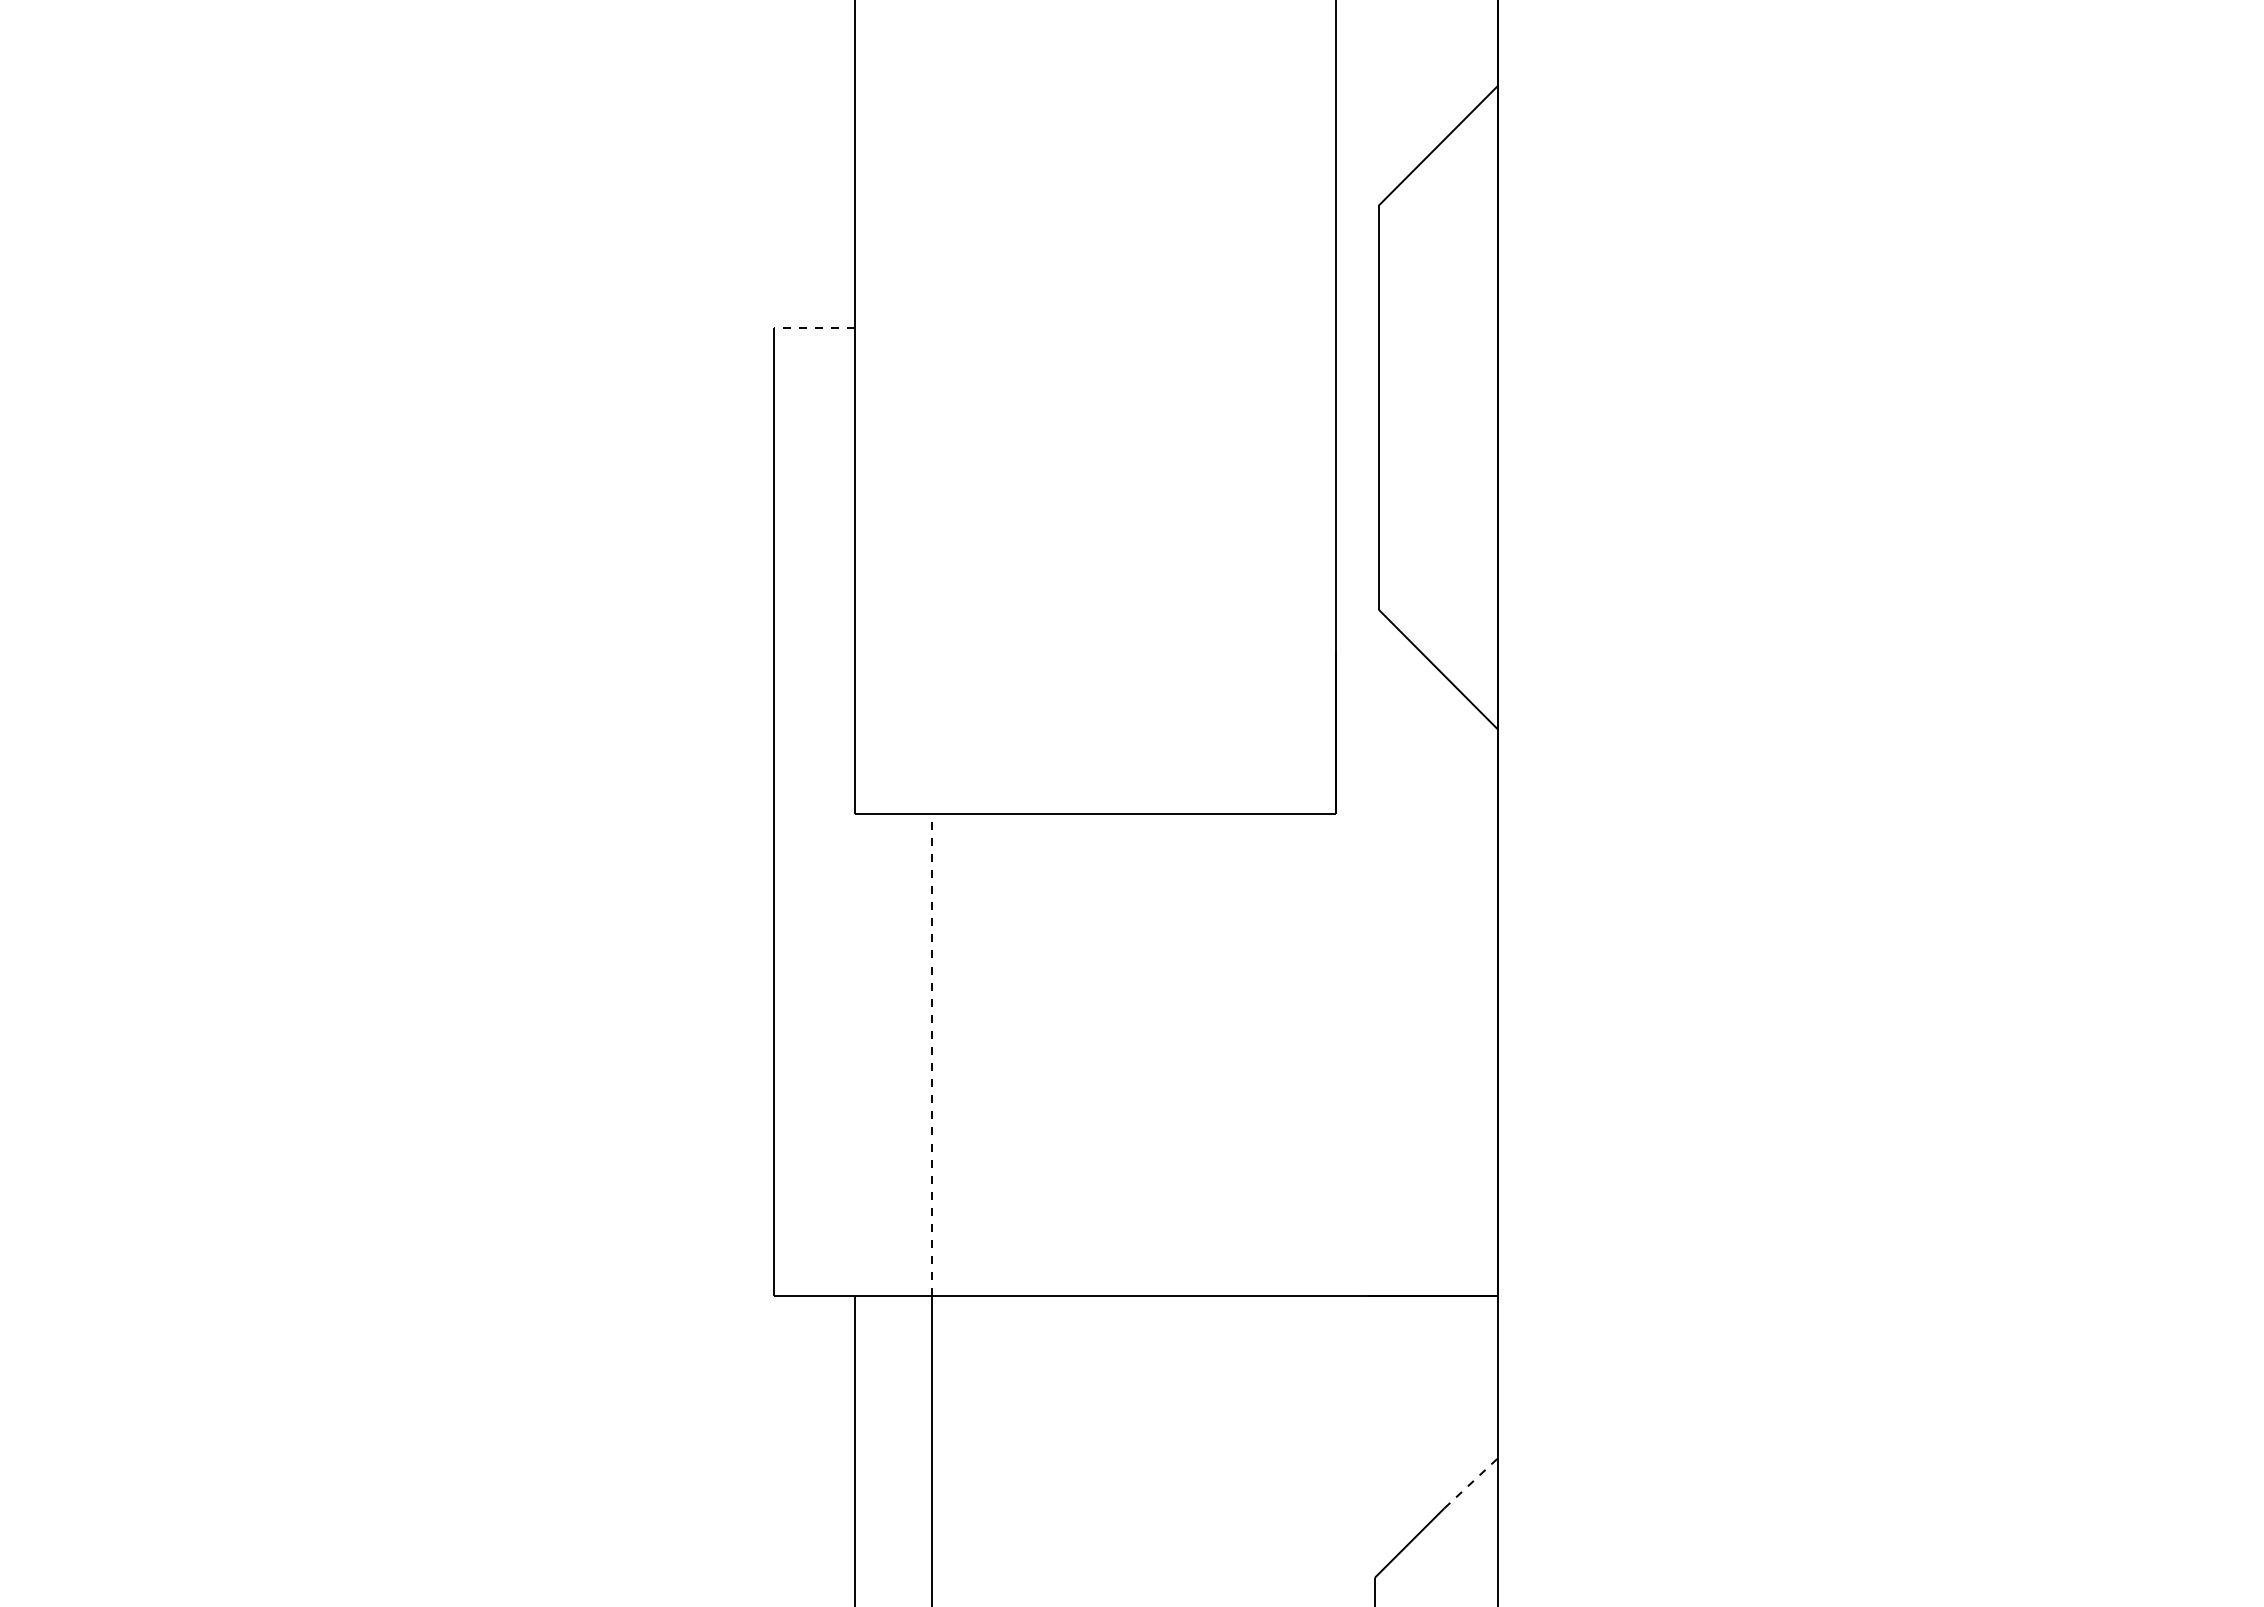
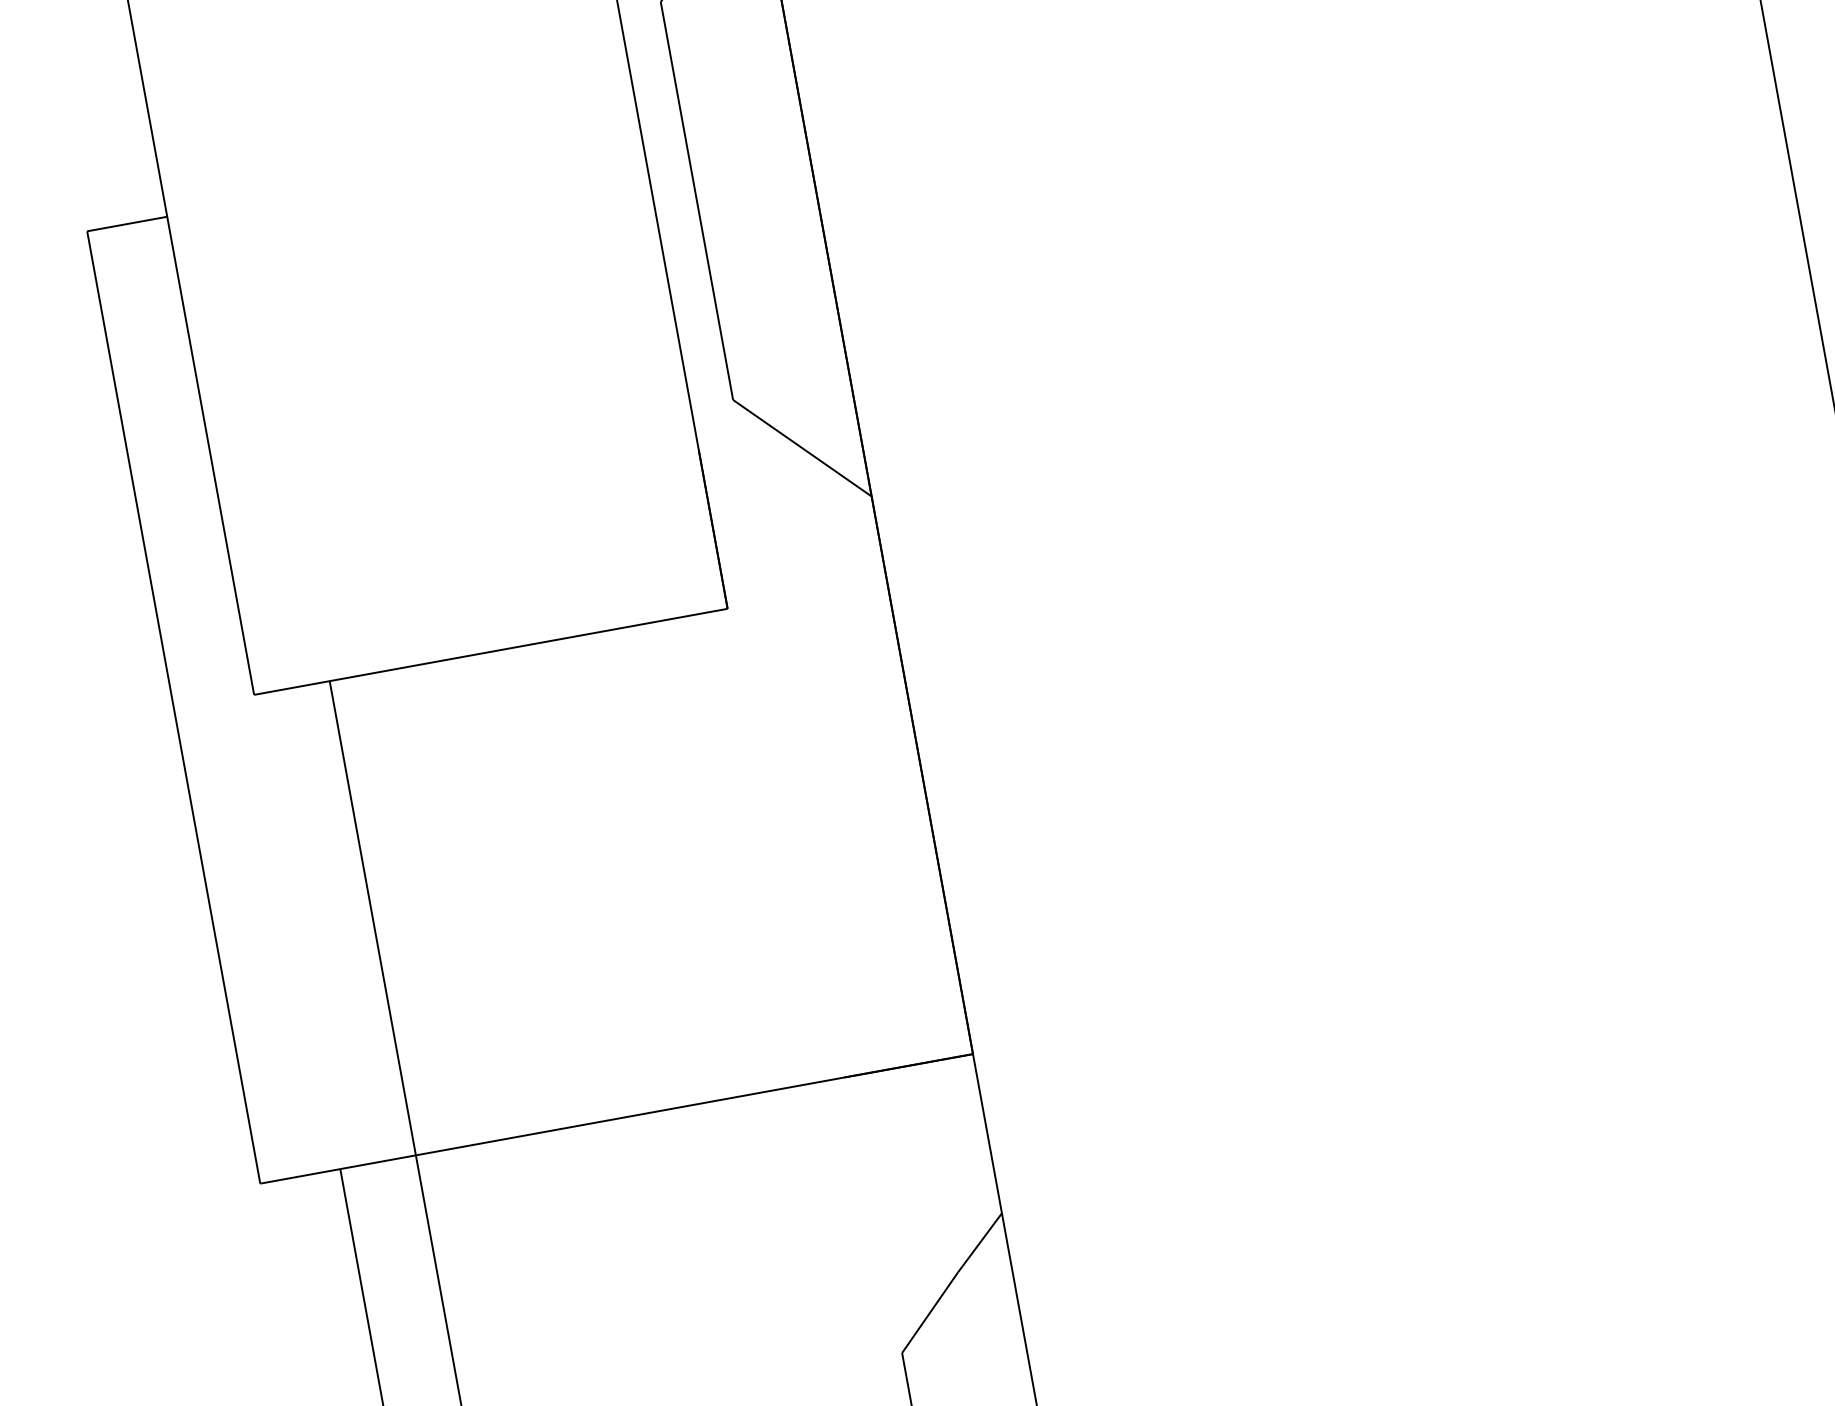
line: (814, 328) -> (127, 224), dashed -> solid
line: (931, 1055) -> (372, 918), dashed -> solid
line: (1471, 1483) -> (980, 1242), dashed -> solid

